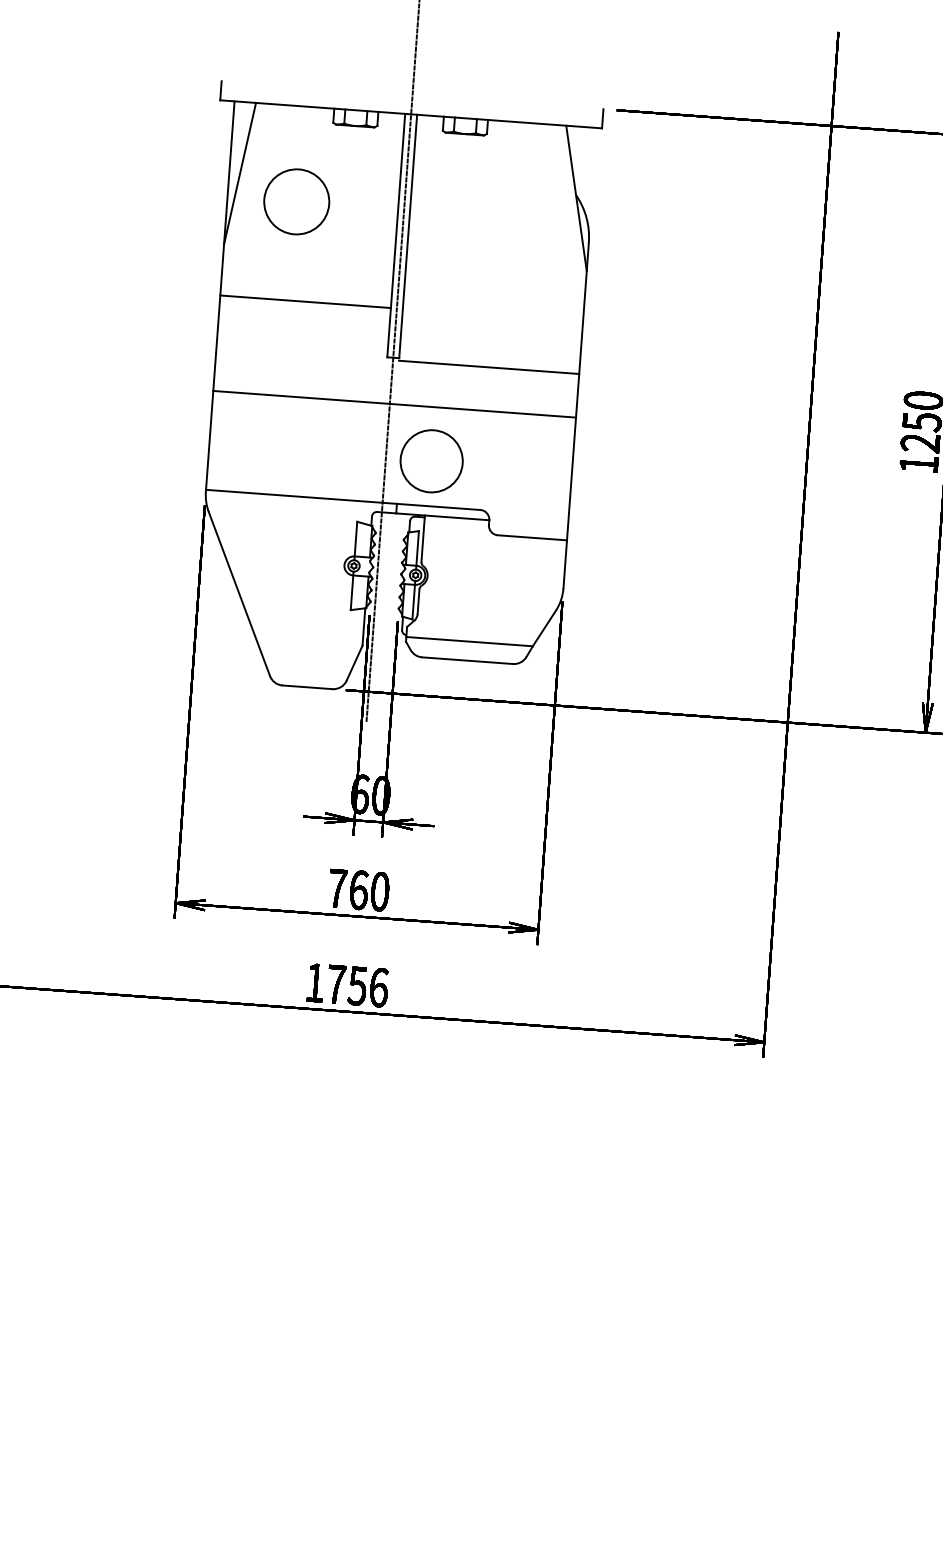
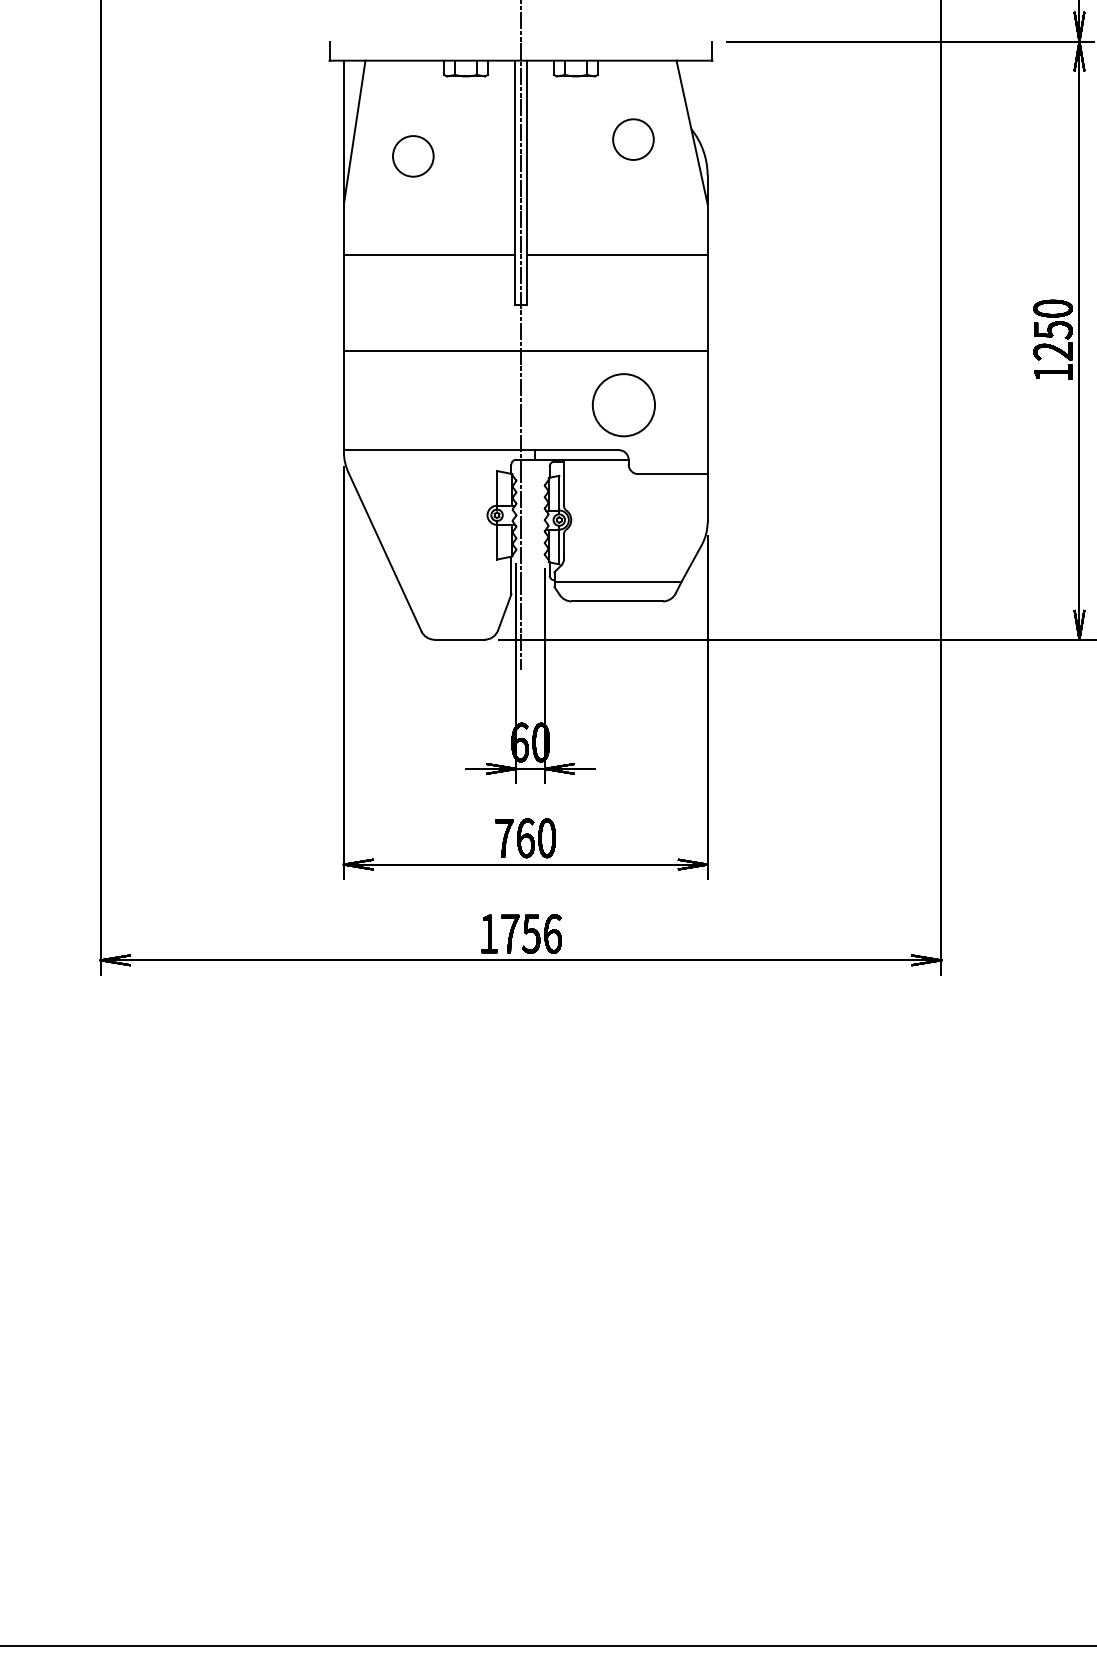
circle: (517, 201) -> (633, 139), added
circle: (296, 202) -> (413, 156), size x0.62
line: (488, 367) -> (616, 255), moved
circle: (431, 461) -> (623, 405), moved

